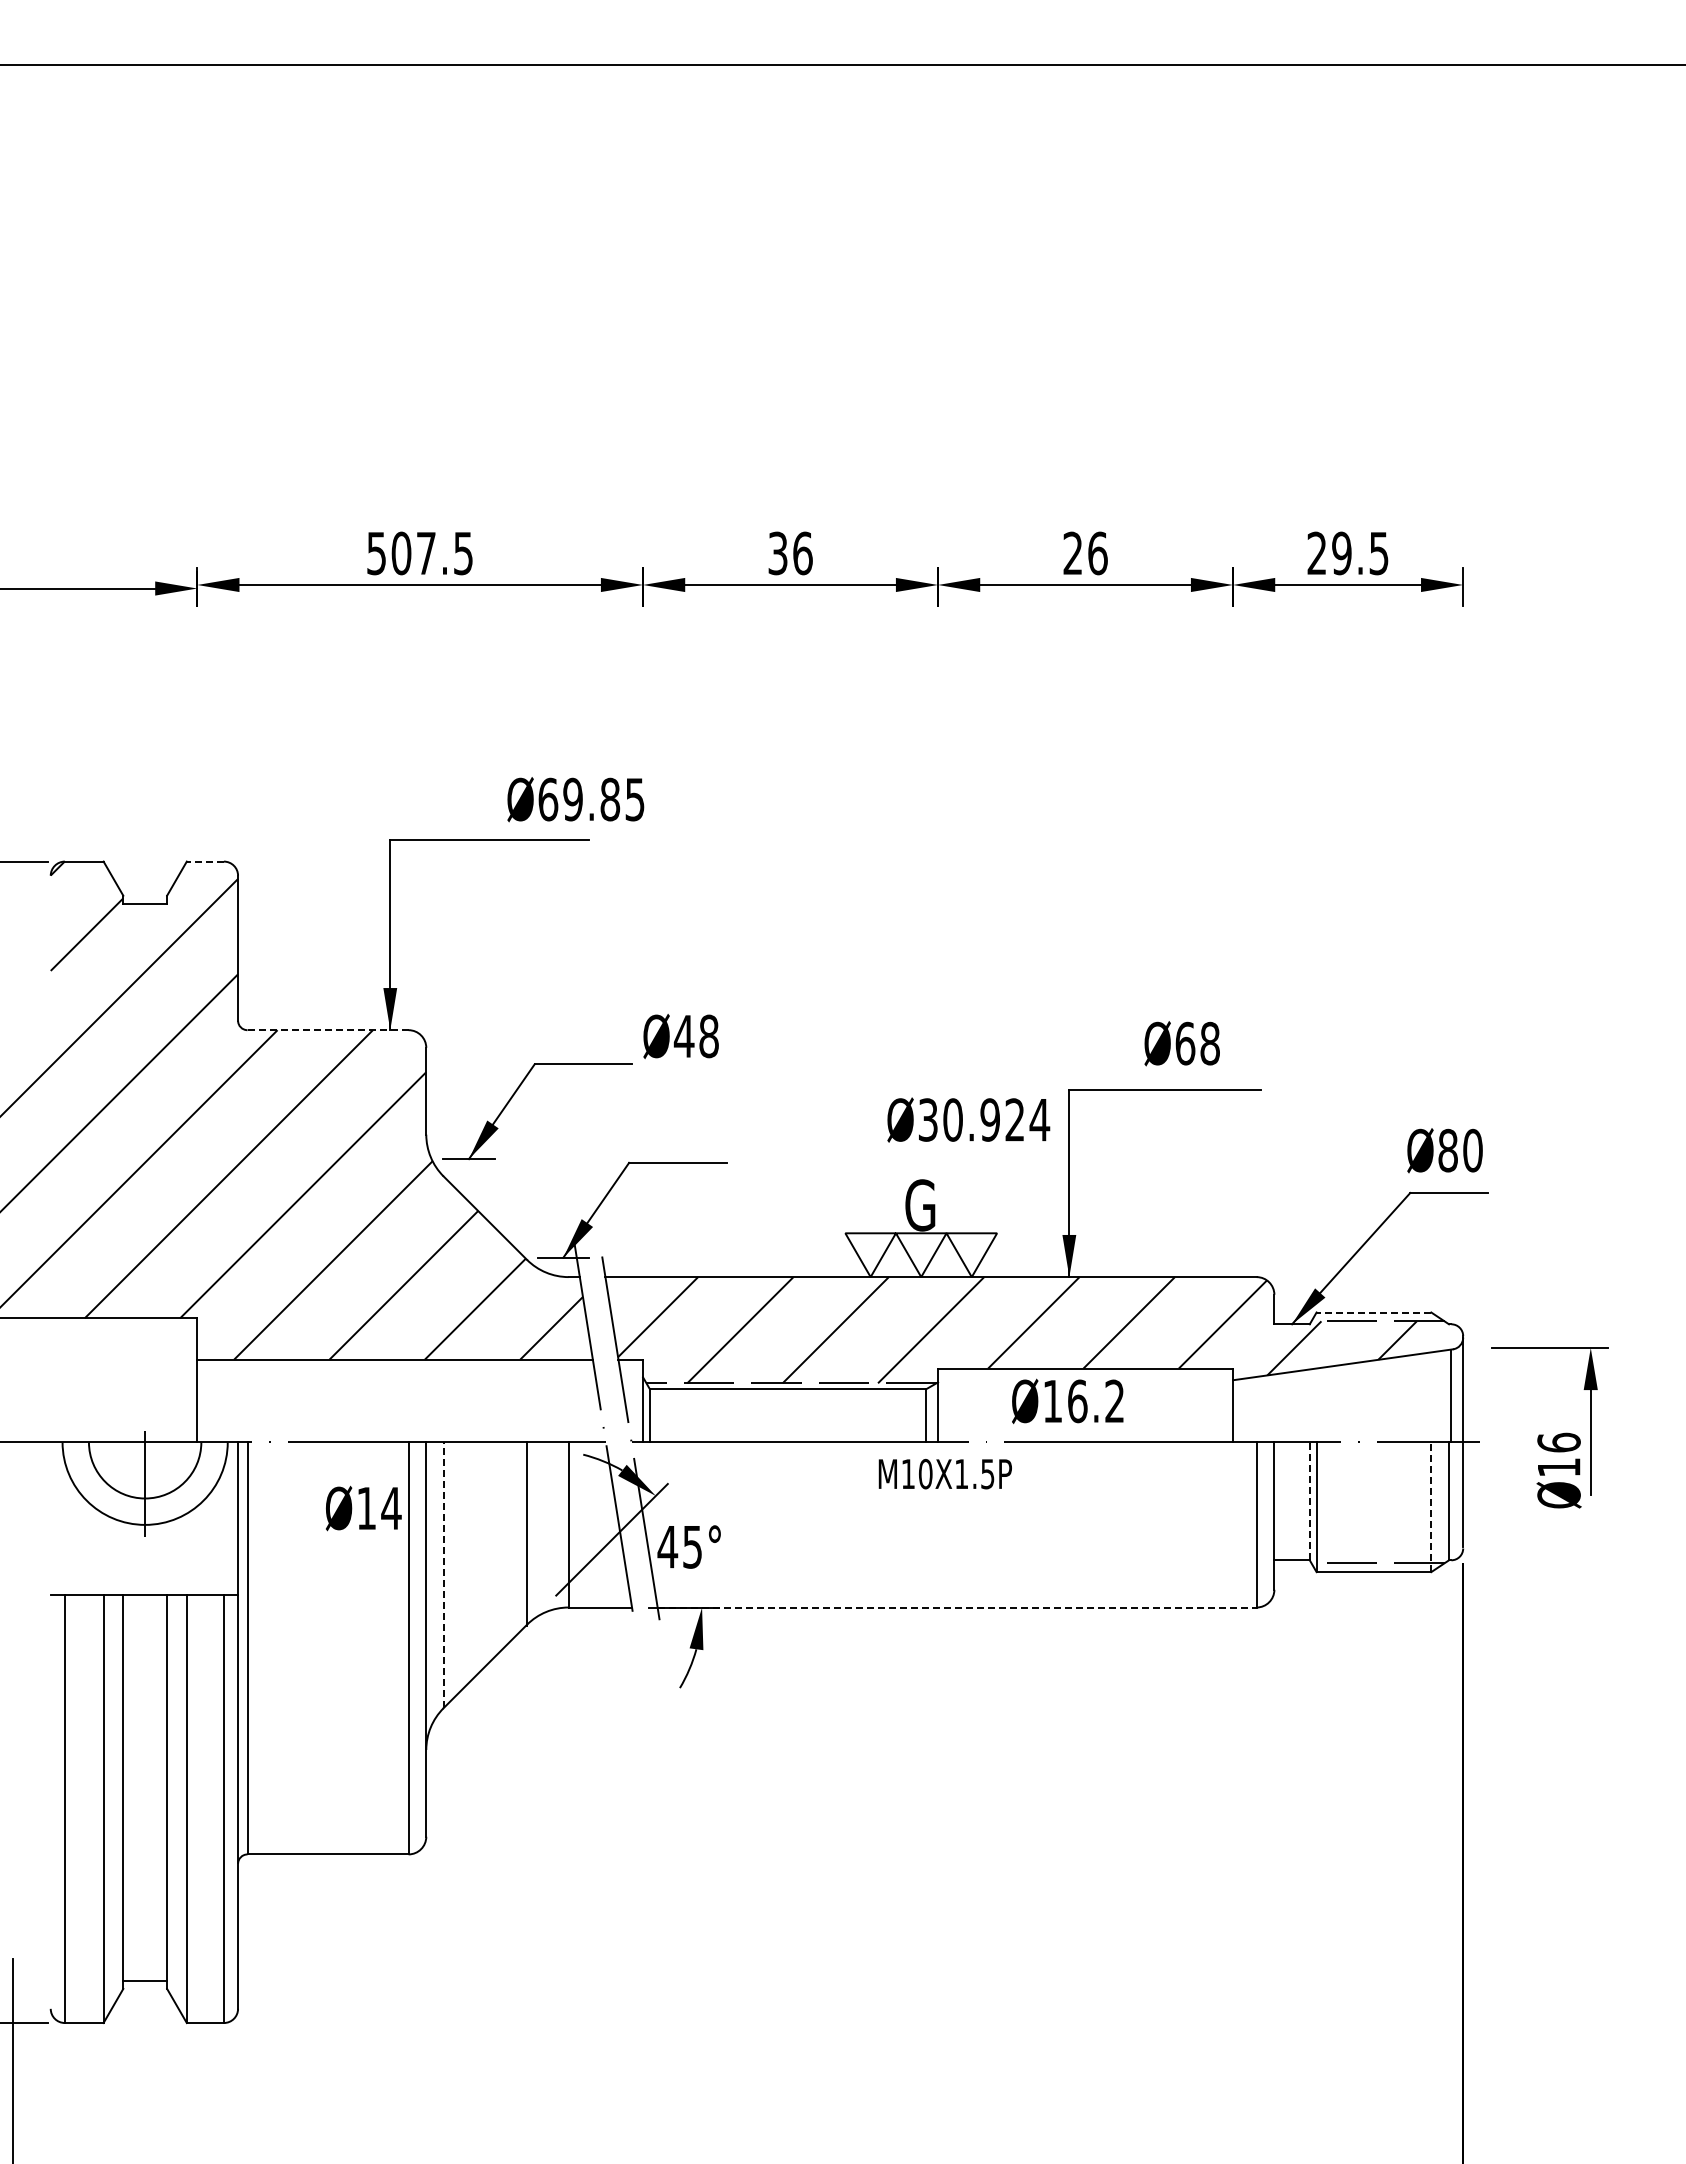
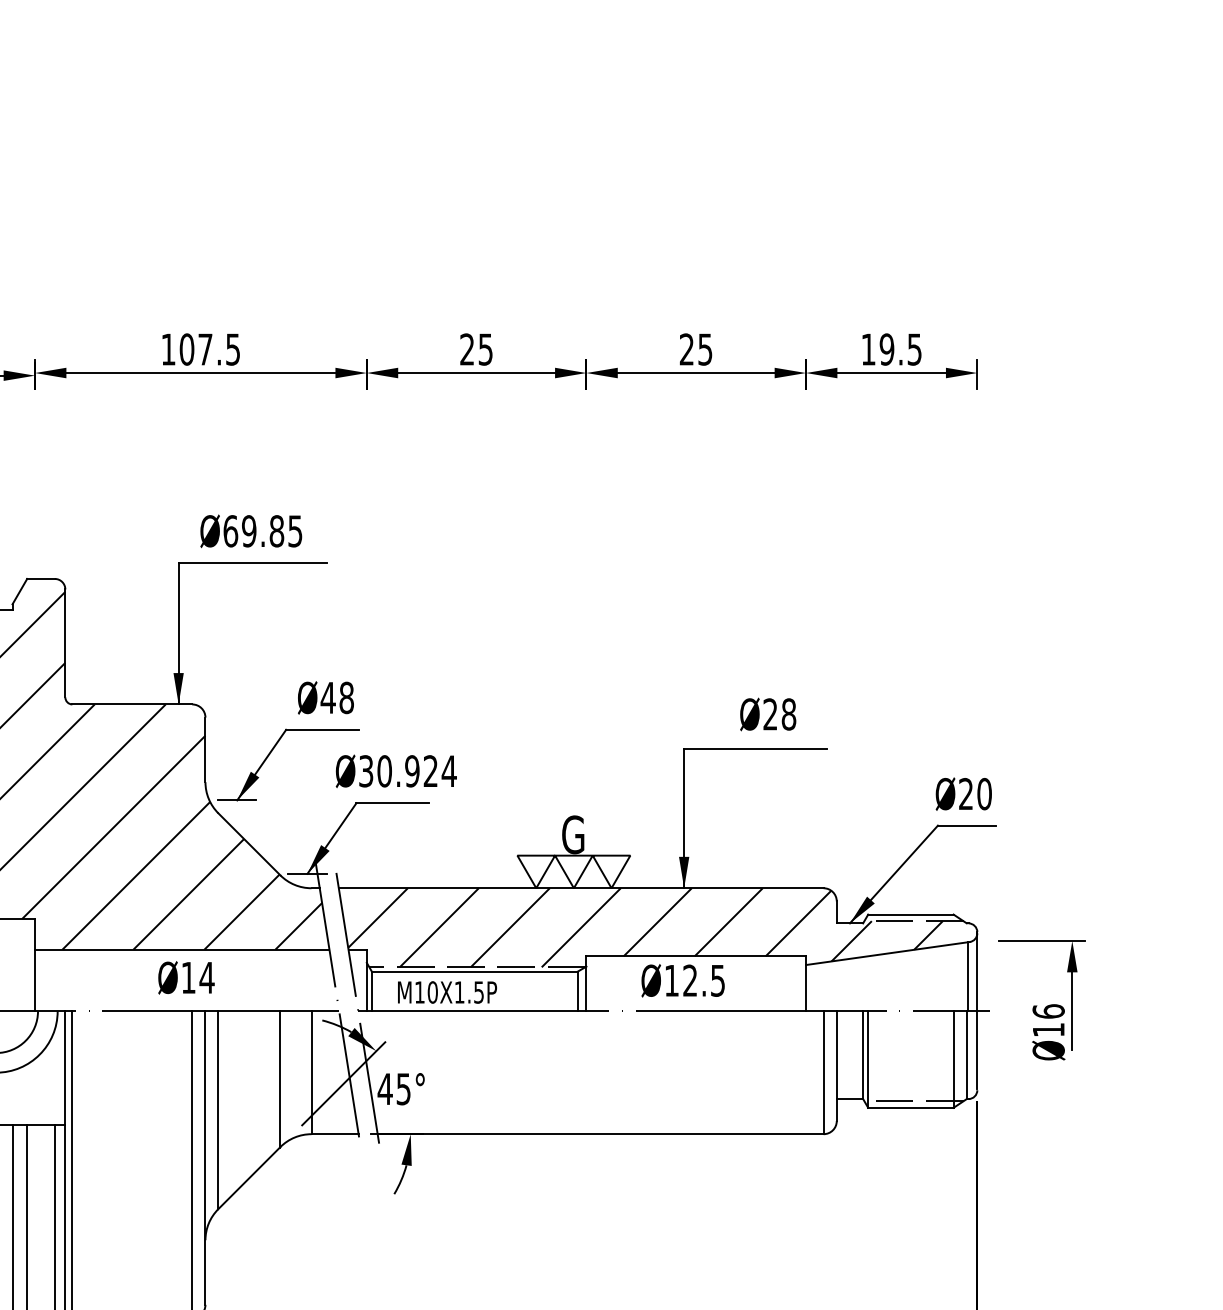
text: (1316, 552) -> (868, 348), 29.5 -> 19.5
text: (376, 553) -> (168, 349), 507.5 -> 107.5
text: (790, 553) -> (476, 349), 36 -> 25
text: (1097, 553) -> (705, 349), 26 -> 25
text: (575, 799) -> (251, 531), moved
line: (205, 861) -> (41, 578), dashed -> solid
line: (328, 1030) -> (132, 704), dashed -> solid
text: (680, 1036) -> (325, 697), moved
text: (1185, 1043) -> (770, 714), Ø68 -> Ø28
text: (968, 1119) -> (396, 770), moved
text: (1447, 1150) -> (965, 794), Ø80 -> Ø20
line: (1373, 1312) -> (910, 914), dashed -> solid
text: (1095, 1401) -> (703, 980), Ø16.2 -> Ø12.5
text: (944, 1474) -> (446, 992), moved
line: (1309, 1500) -> (862, 1054), dashed -> solid
line: (1431, 1507) -> (953, 1059), dashed -> solid
text: (363, 1508) -> (186, 977), moved
line: (443, 1575) -> (218, 1110), dashed -> solid
line: (957, 1607) -> (600, 1134), dashed -> solid

